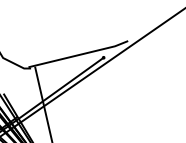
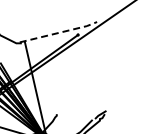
line: (79, 54) -> (59, 32), solid -> dashed

